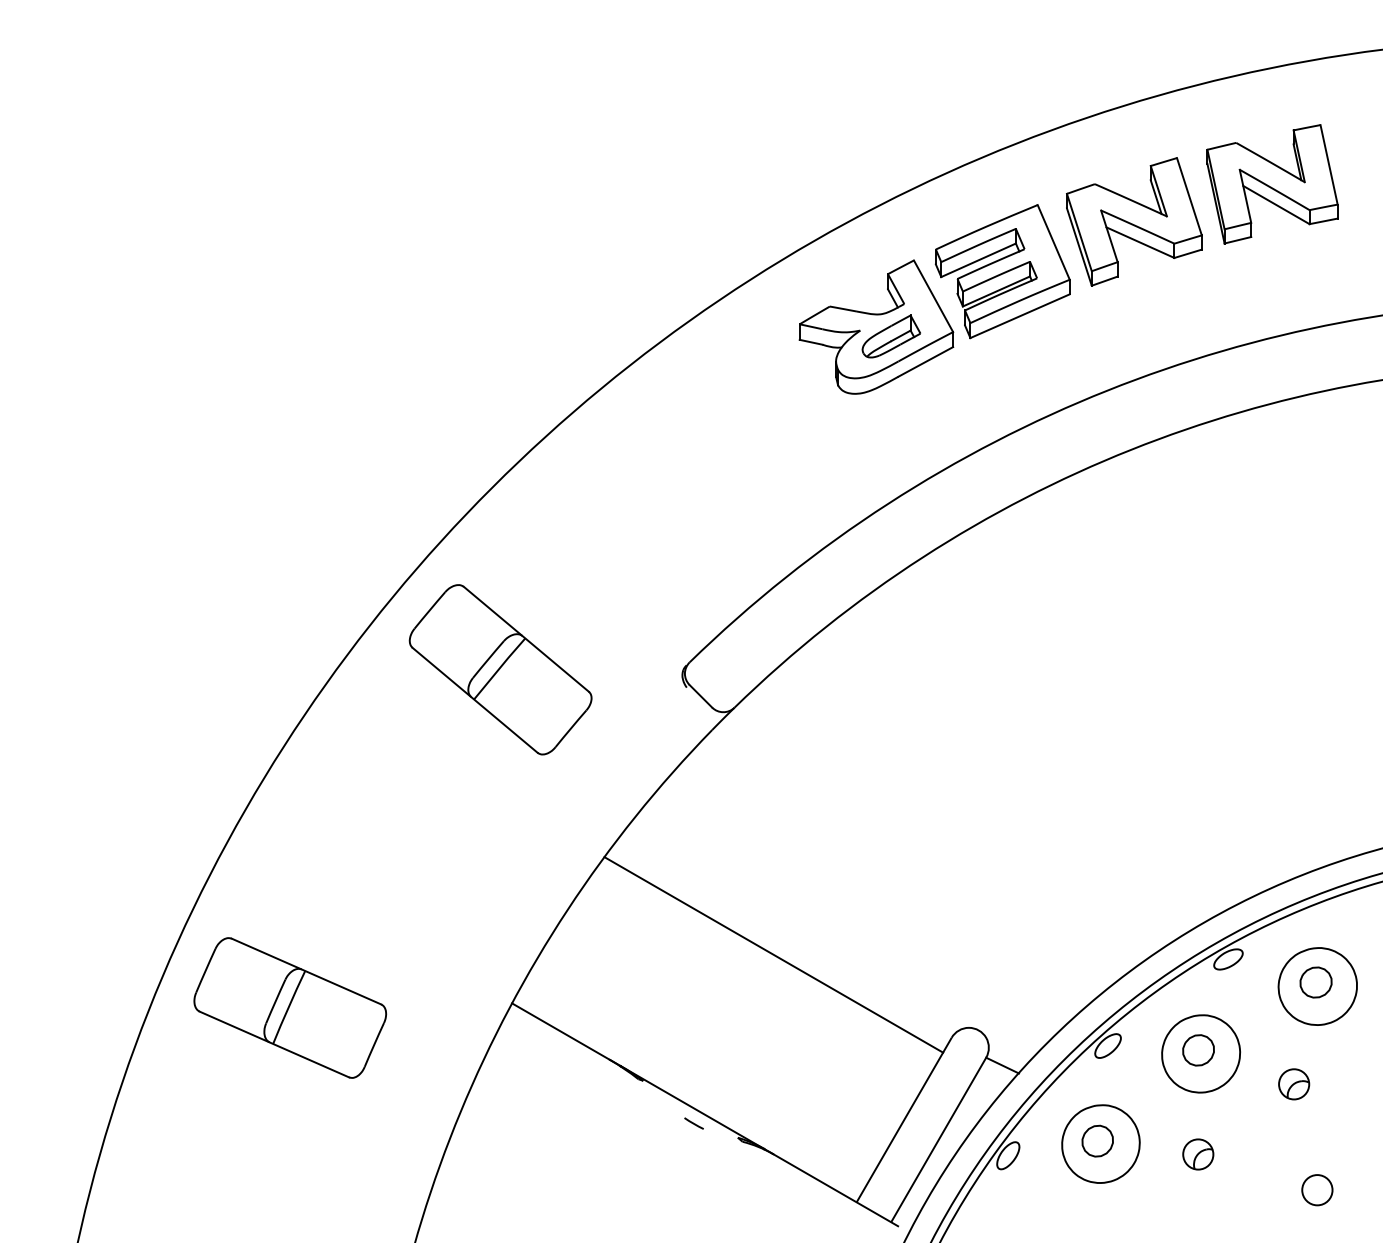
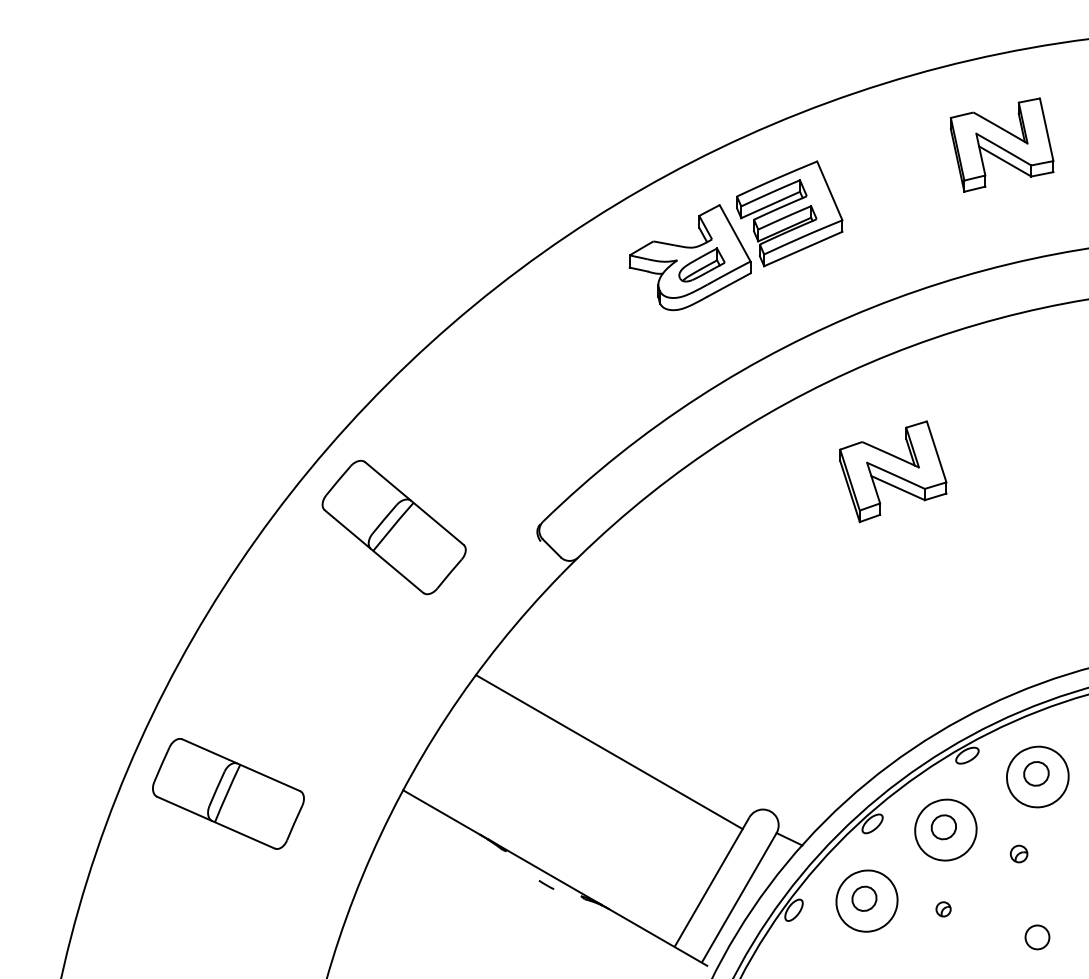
part: (1134, 221) -> (893, 471), moved
part: (1293, 1083) -> (1018, 853), size x0.7
part: (1198, 1154) -> (943, 909), size x0.6

